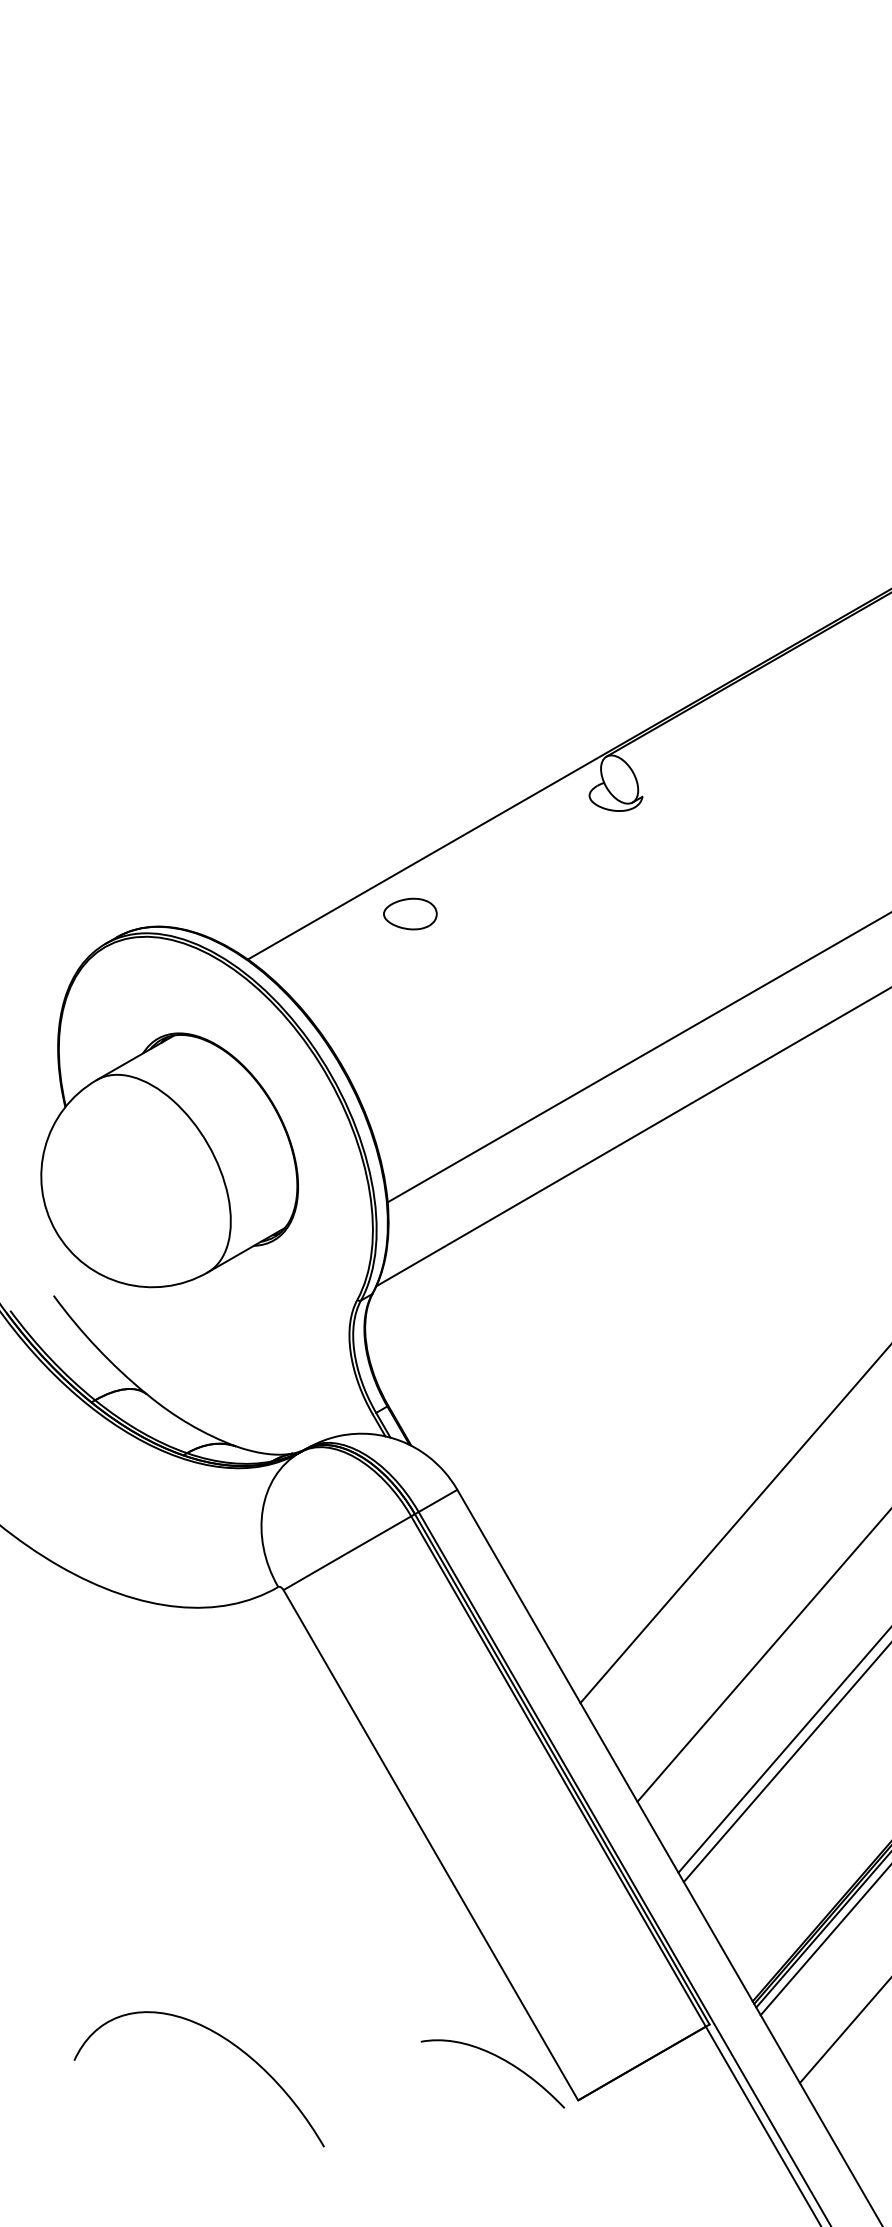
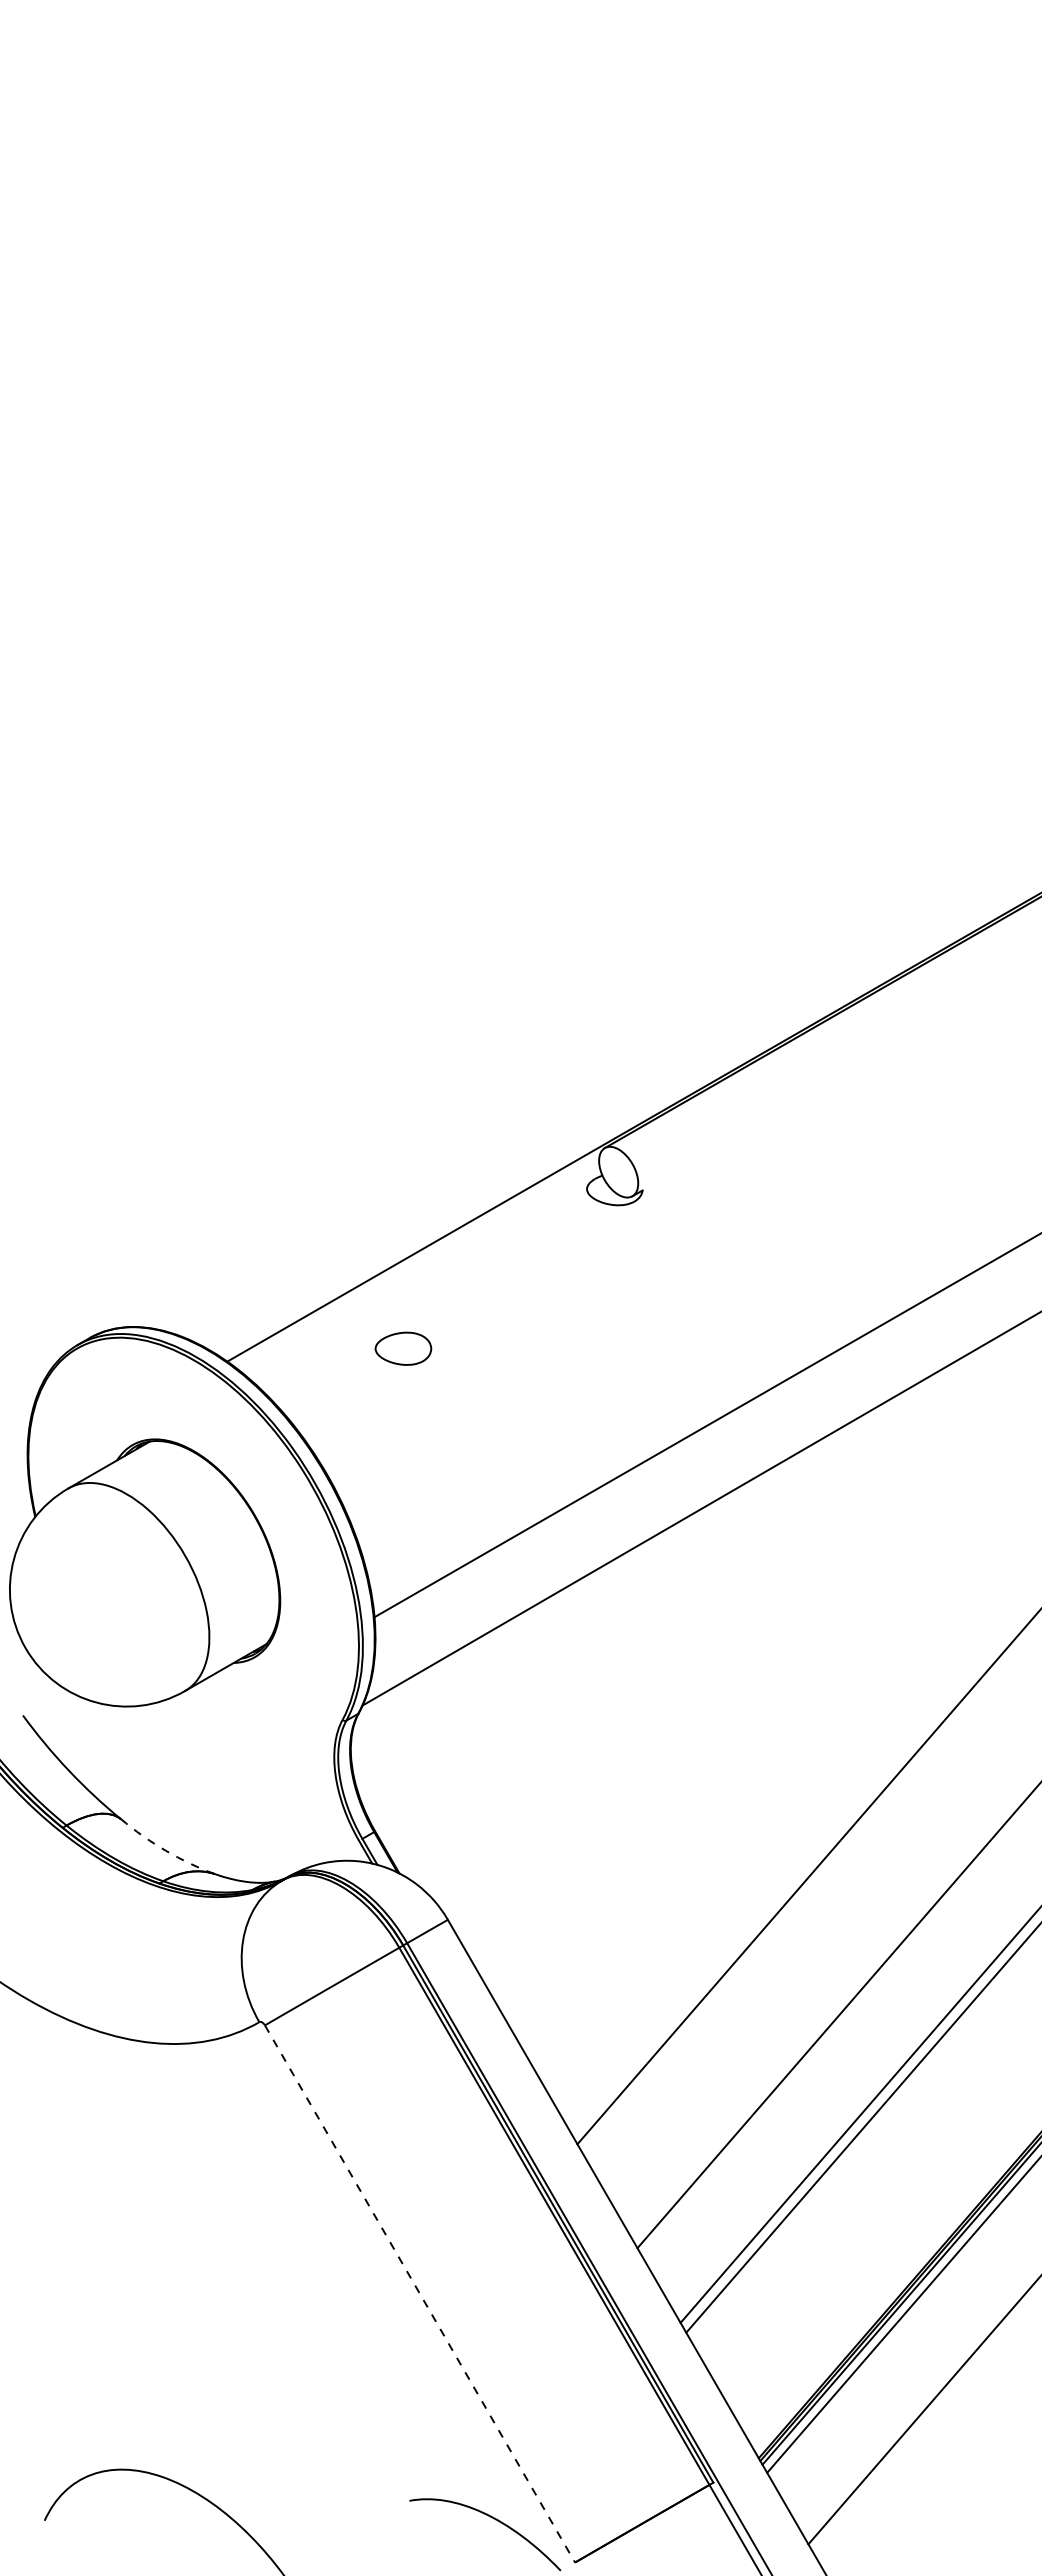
part: (410, 913) -> (403, 1348), moved
arc: (189, 1423) -> (165, 1850), solid -> dashed
line: (431, 1845) -> (420, 2294), solid -> dashed

